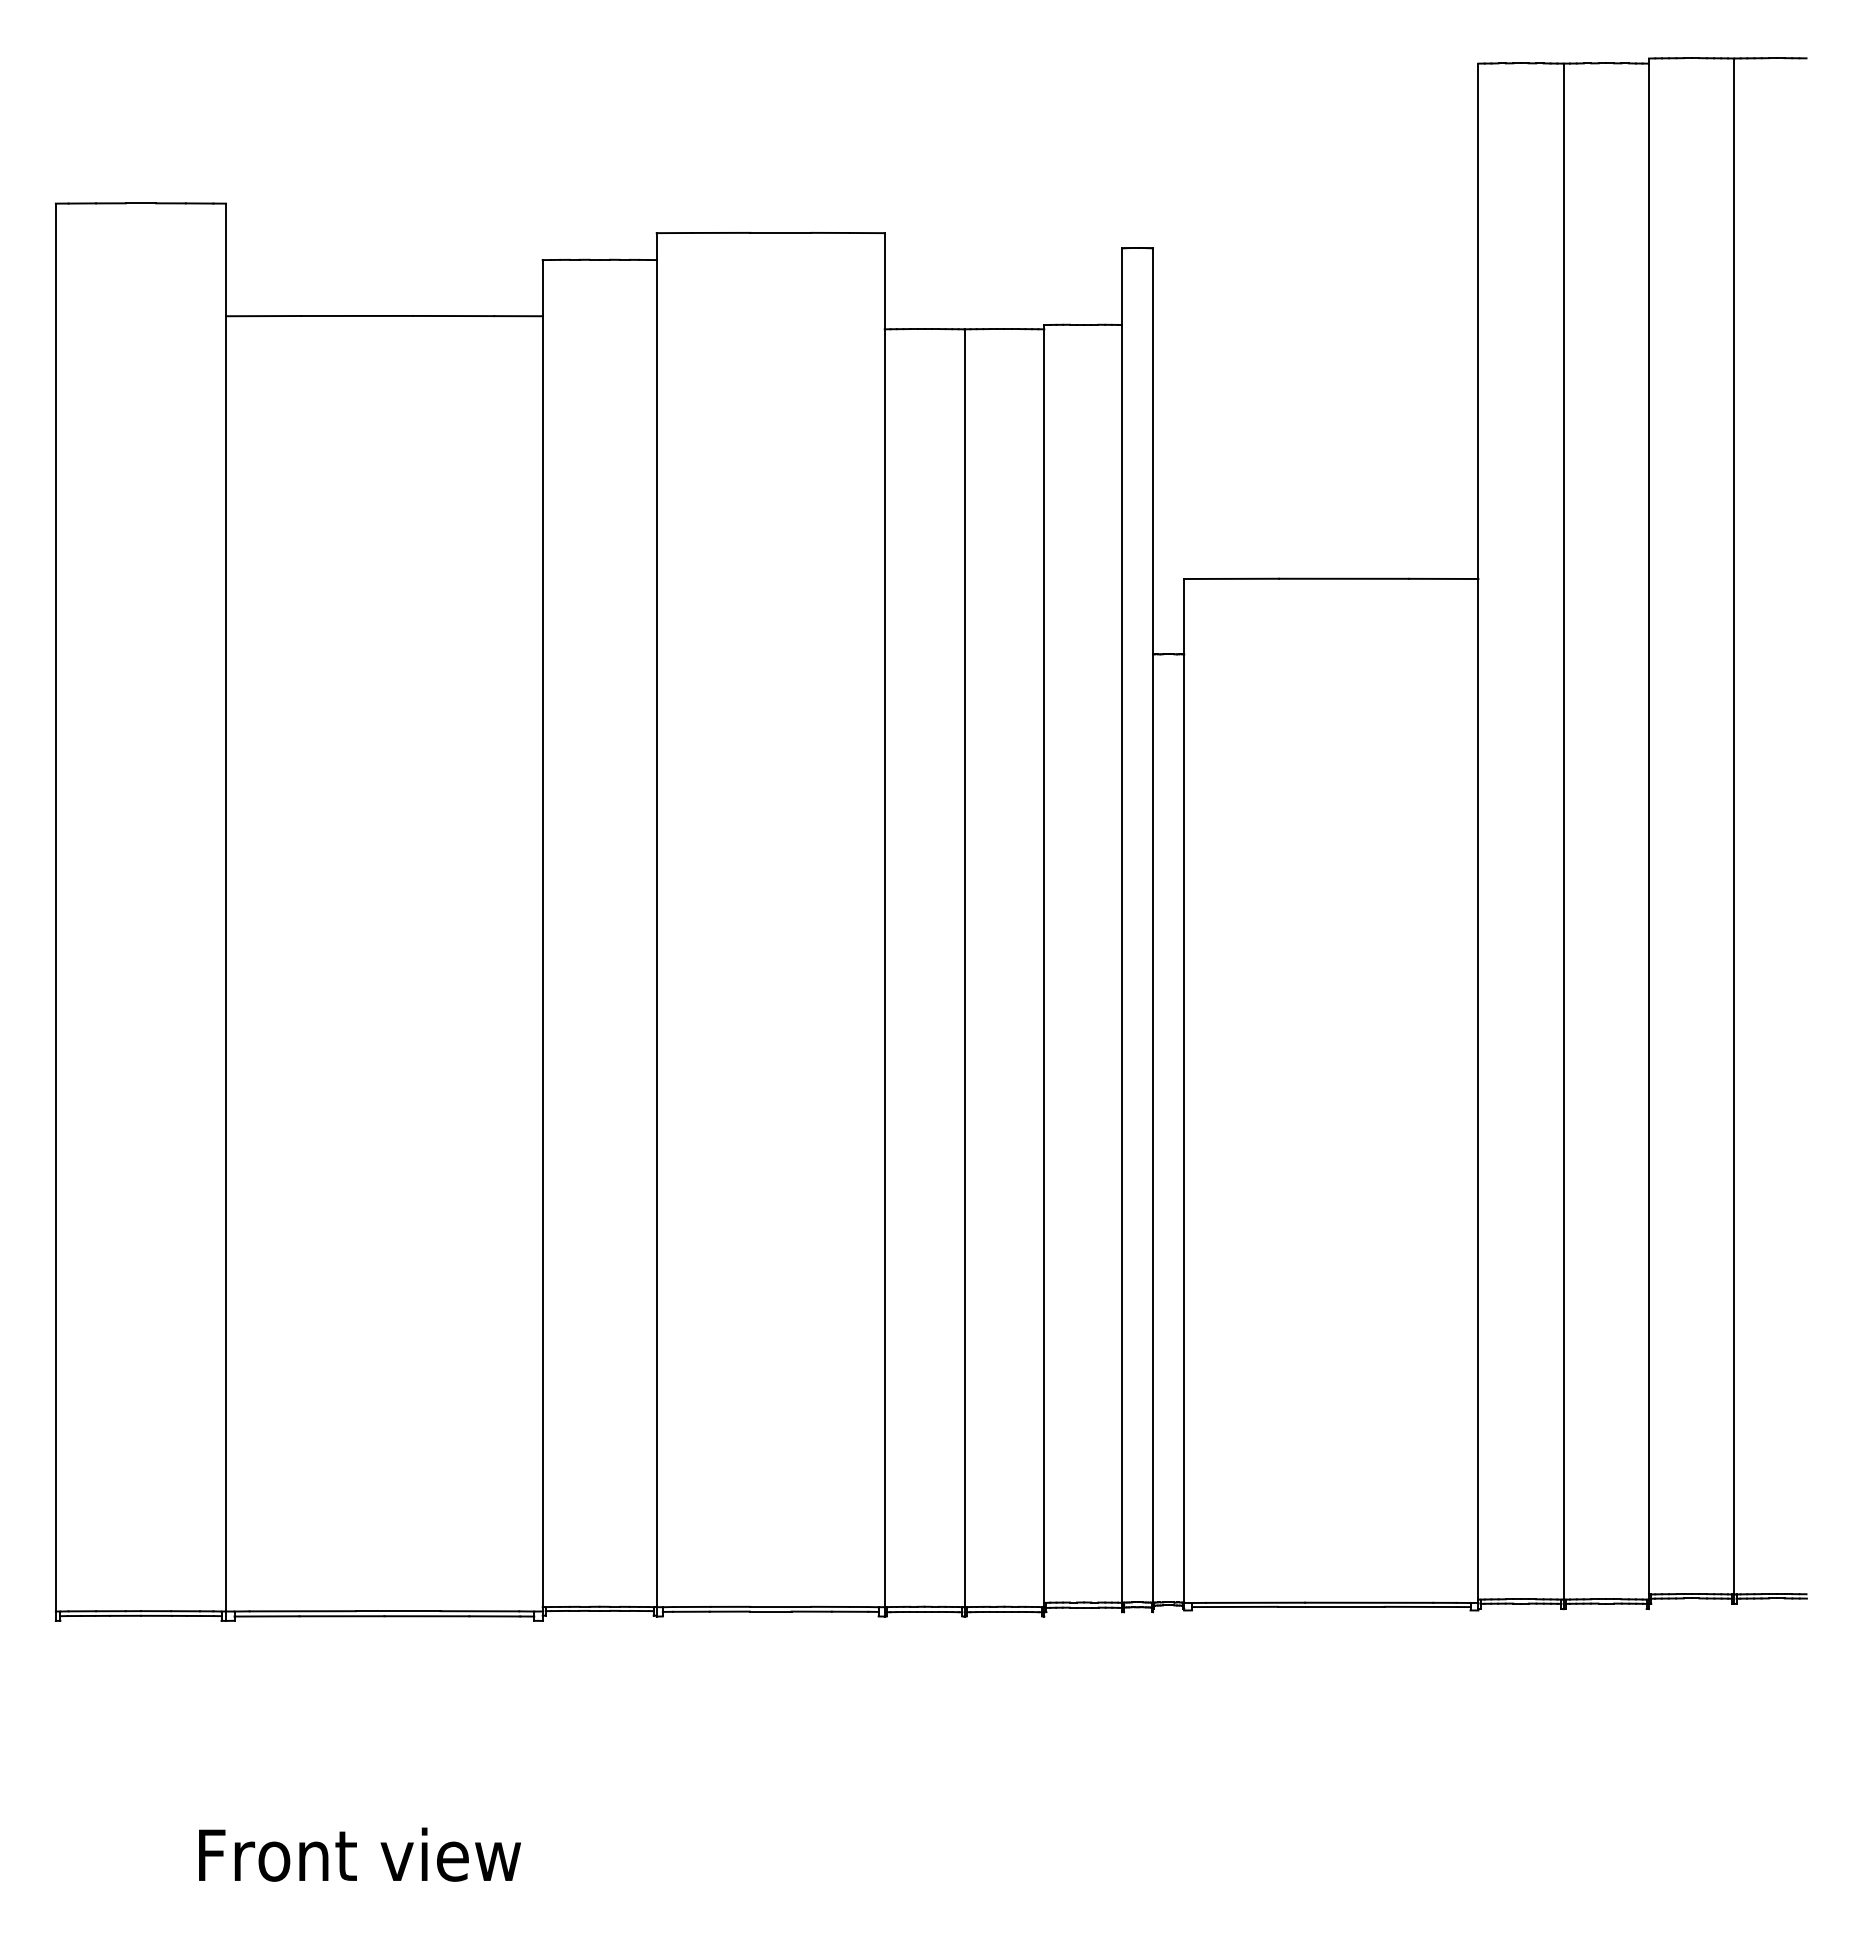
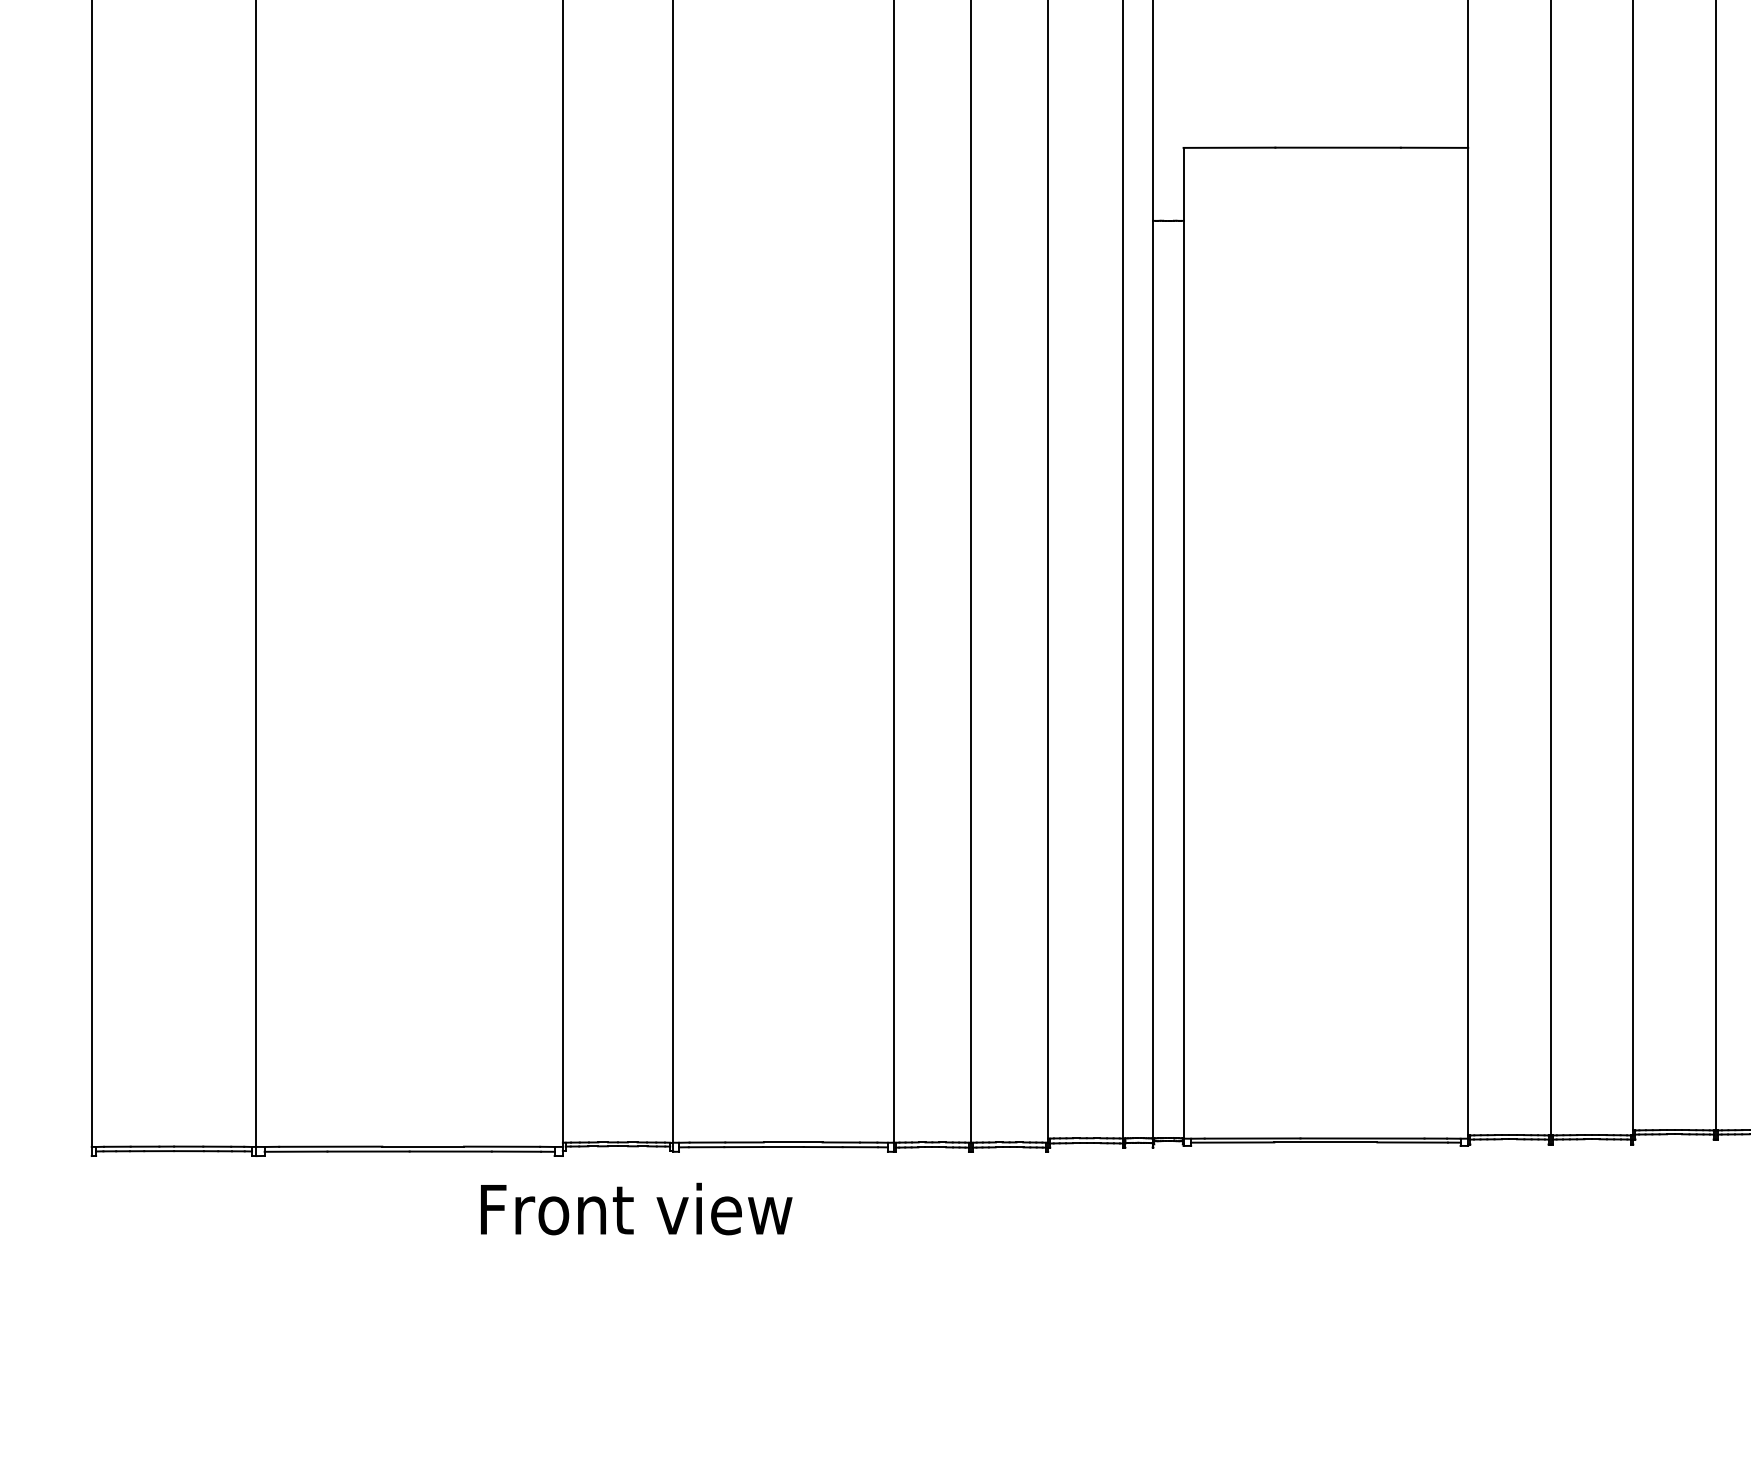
text: (359, 1854) -> (636, 1208), moved

